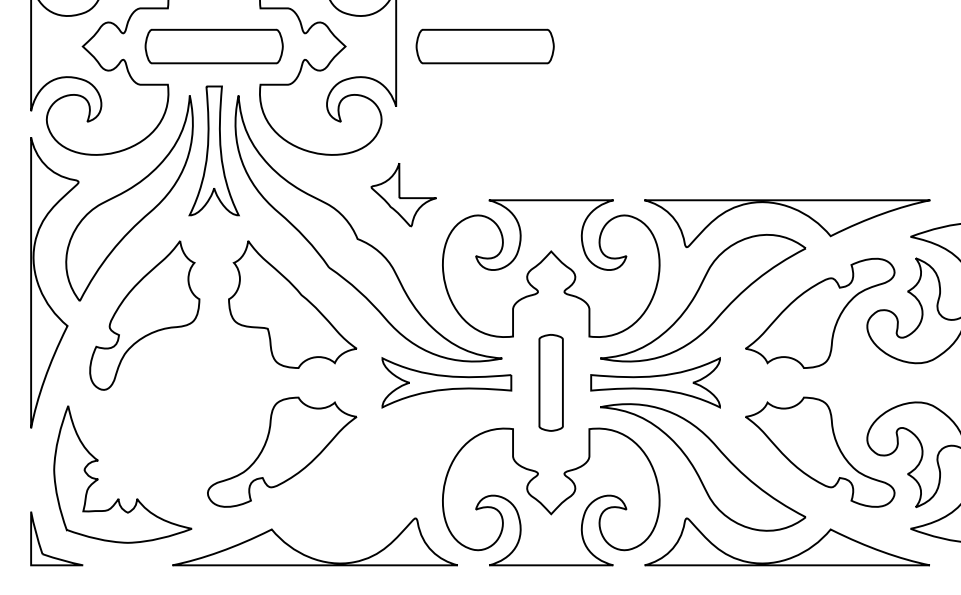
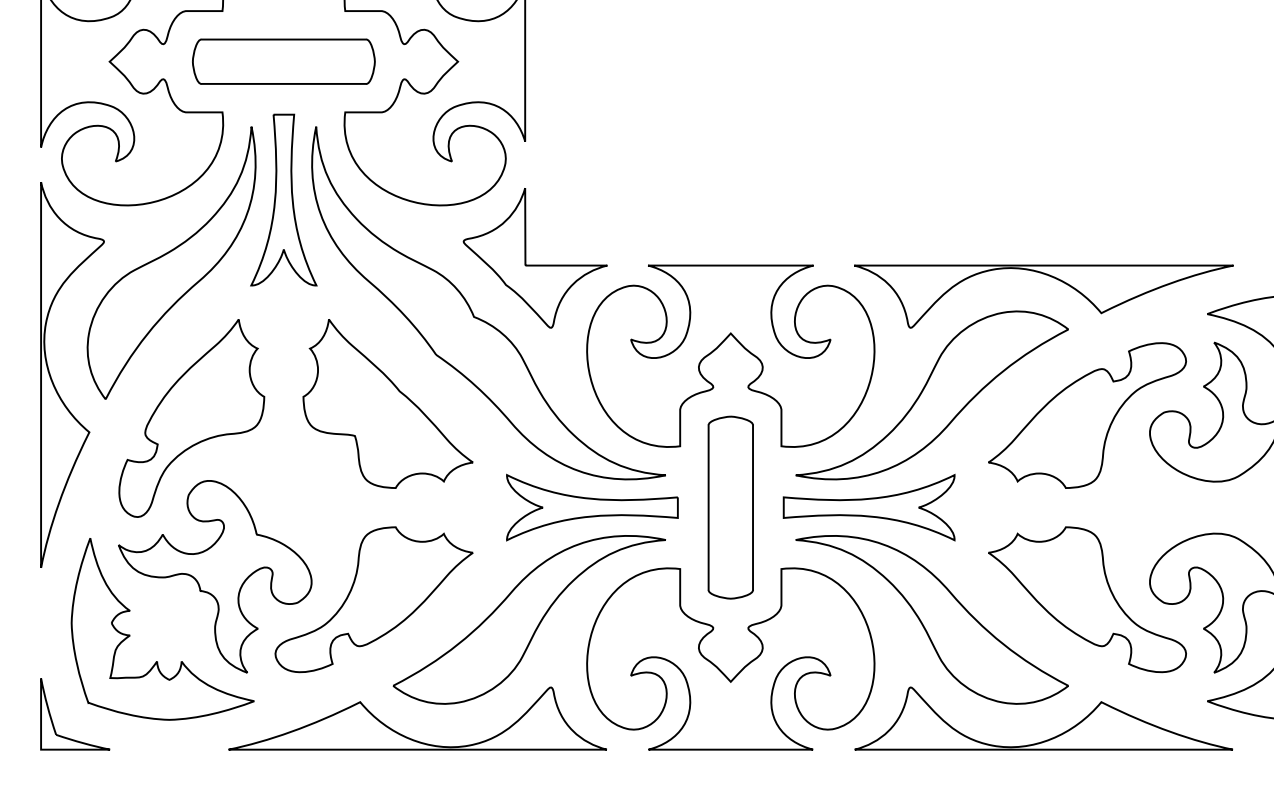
part: (484, 46) -> (642, 61), removed
part: (403, 194) -> (534, 257), size x1.67
part: (550, 382) -> (729, 507), size x1.43
part: (162, 434) -> (215, 576), added
part: (399, 467) -> (529, 619), added

